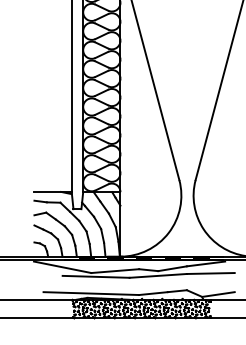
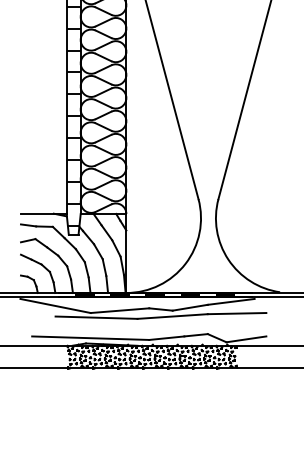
hatch: (77, 112) -> (73, 116), added

